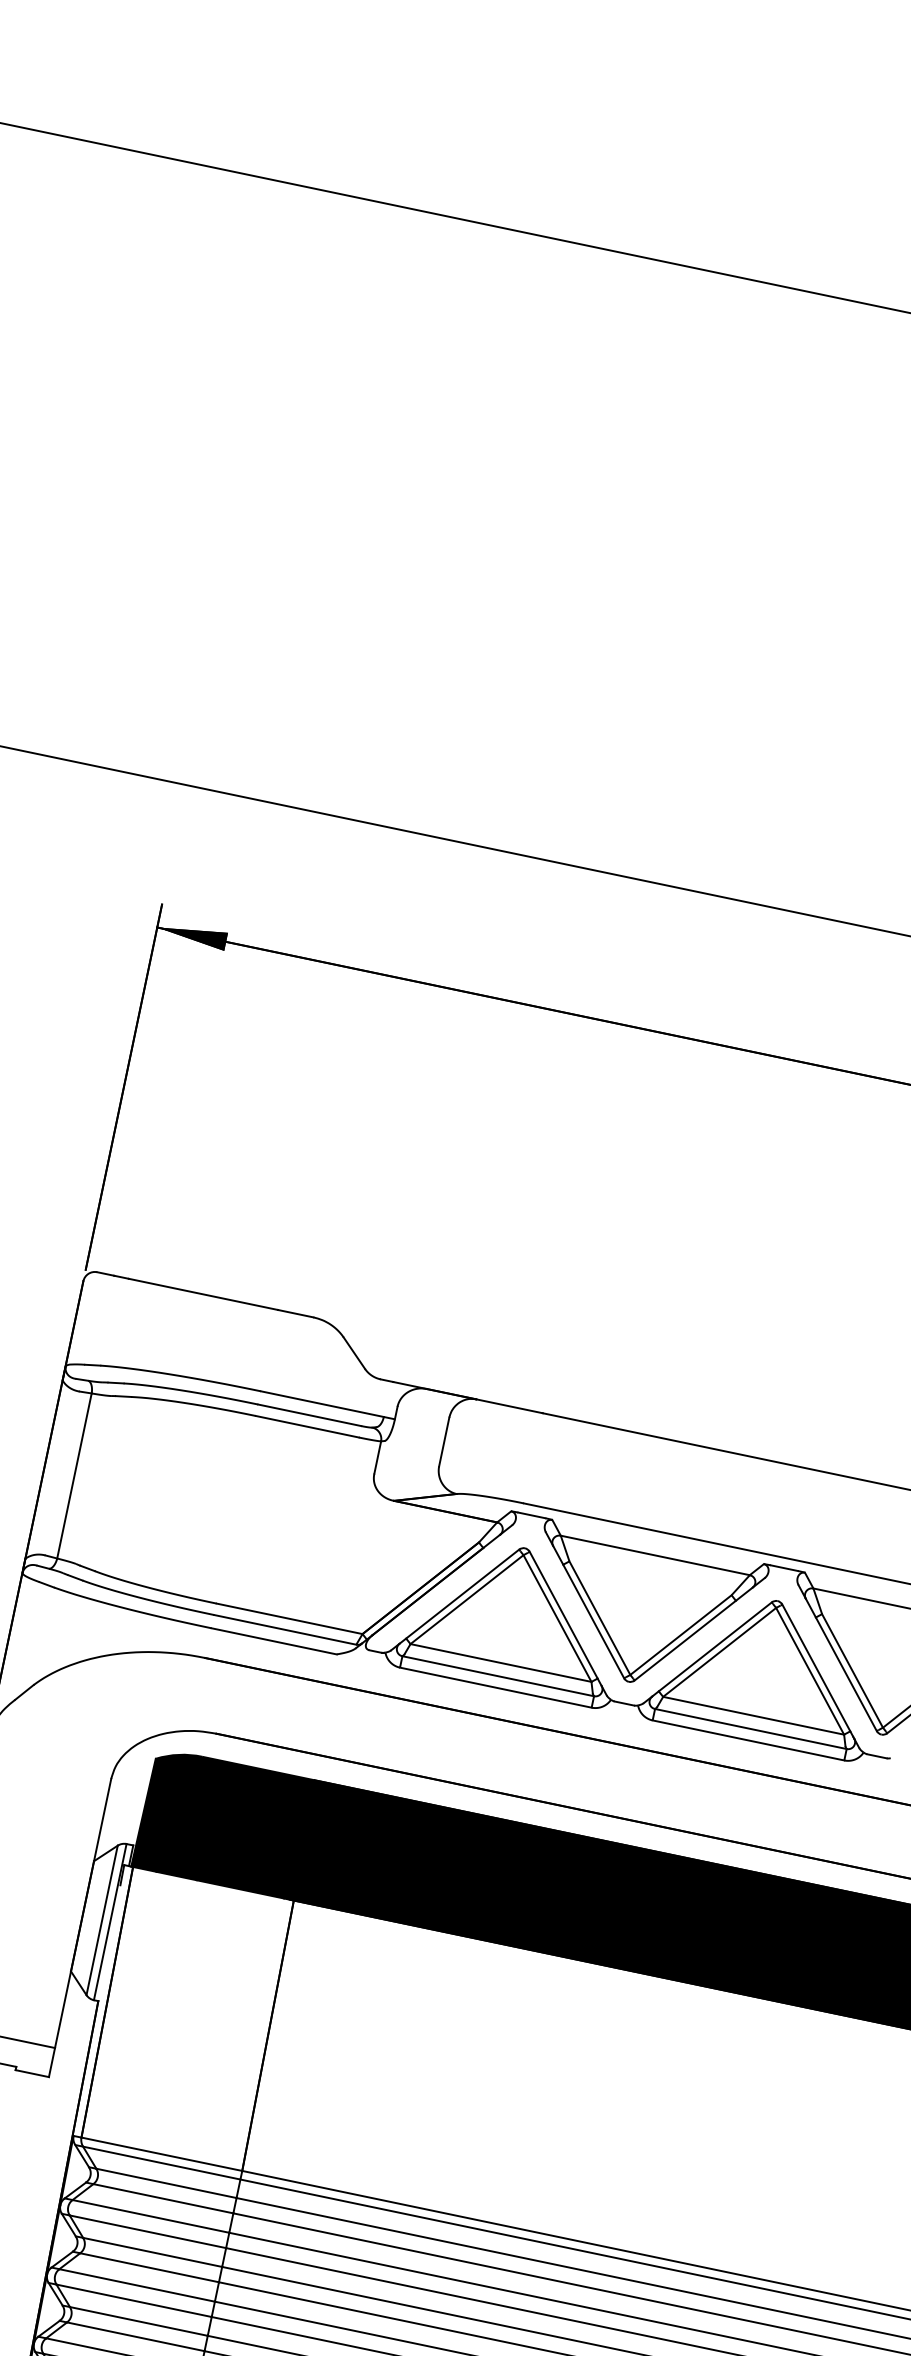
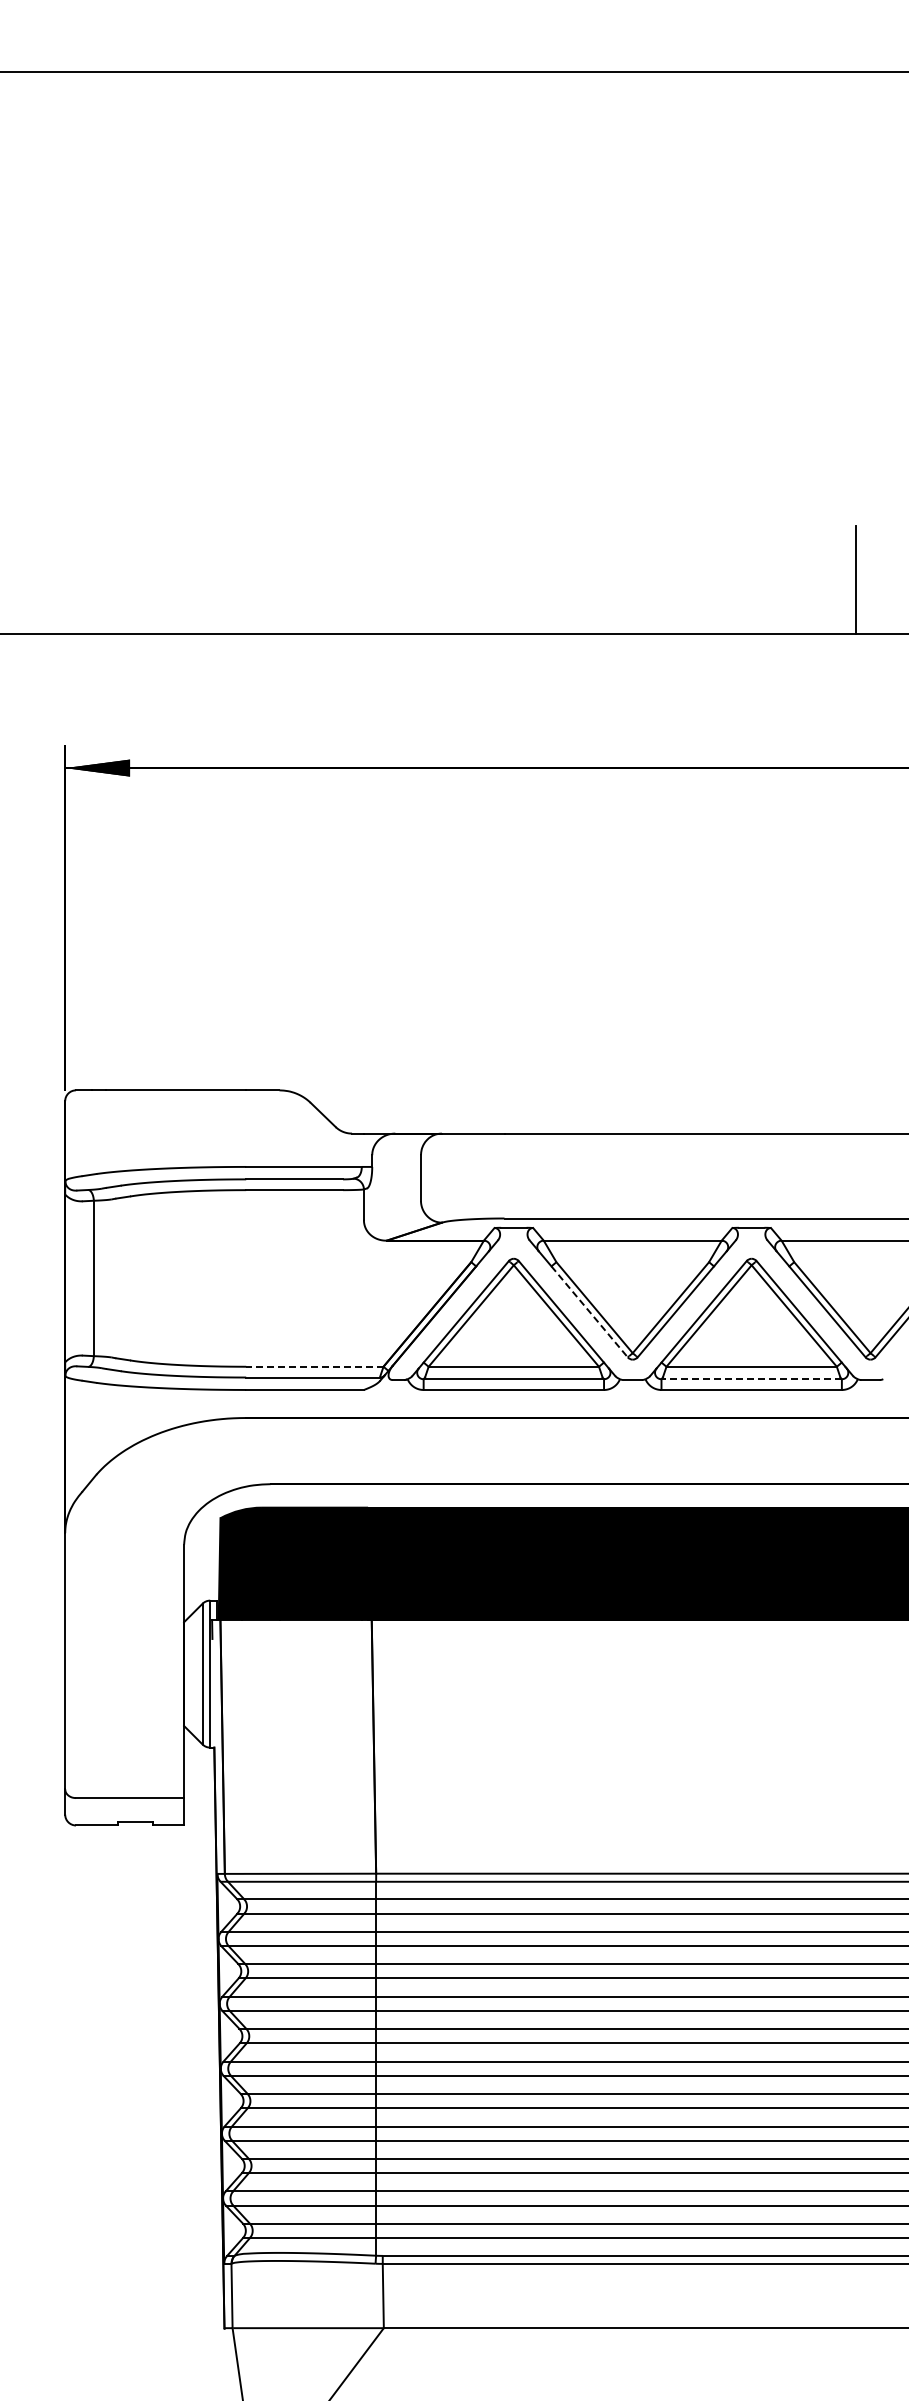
line: (289, 1618) -> (314, 1366), solid -> dashed
line: (593, 1622) -> (589, 1312), solid -> dashed
line: (750, 1729) -> (751, 1379), solid -> dashed

